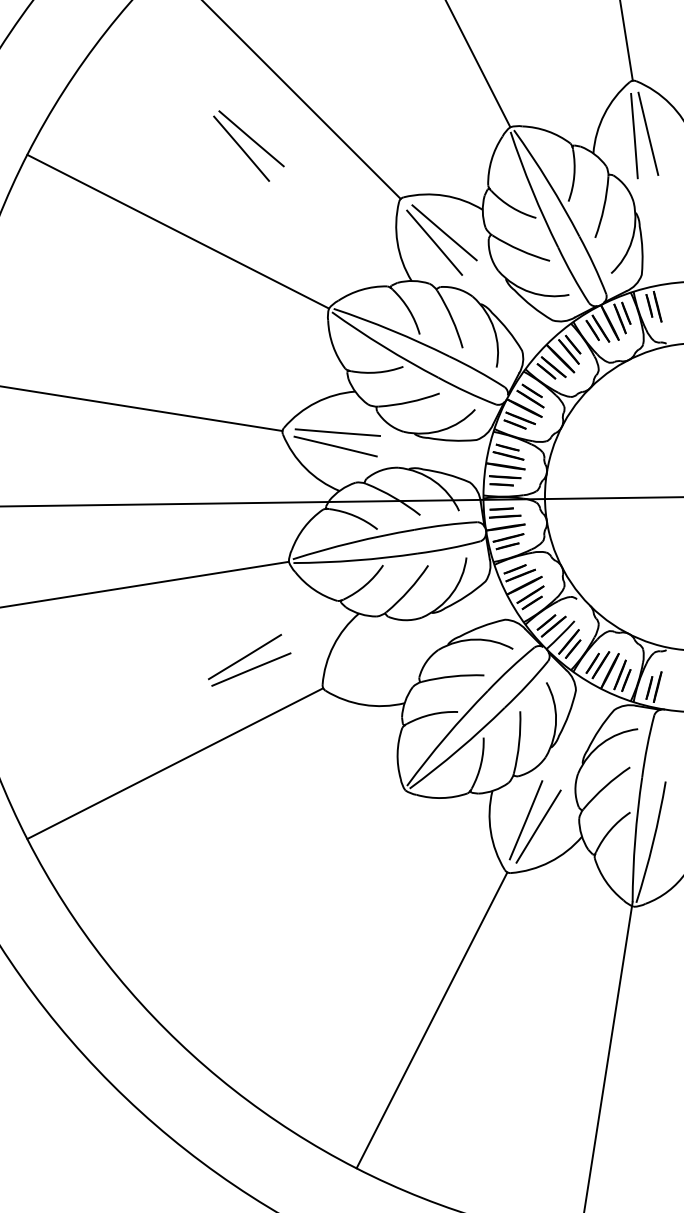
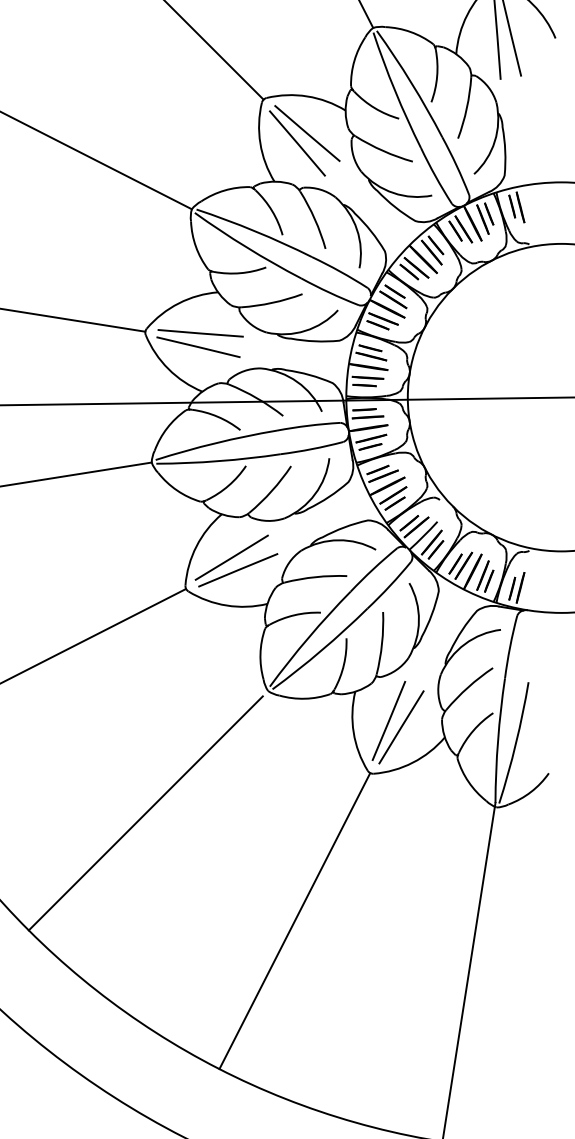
part: (248, 145) -> (111, 46), removed
part: (249, 659) -> (236, 560), moved
line: (282, 912) -> (145, 813), added

